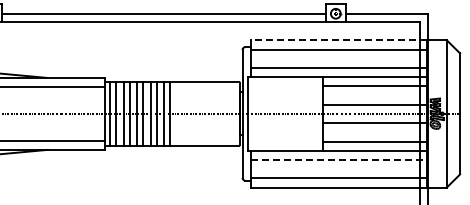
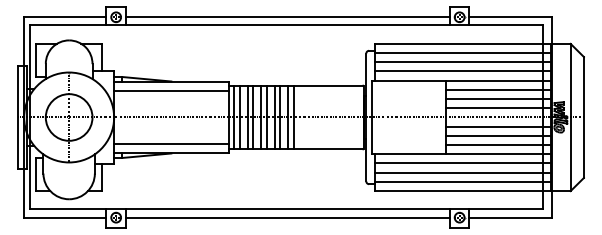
line: (338, 39) -> (462, 43), dashed -> solid
line: (338, 58) -> (462, 62), added
line: (374, 95) -> (498, 99), added
line: (374, 131) -> (498, 135), added
line: (339, 159) -> (463, 163), dashed -> solid
line: (338, 168) -> (462, 172), added

